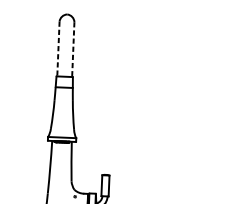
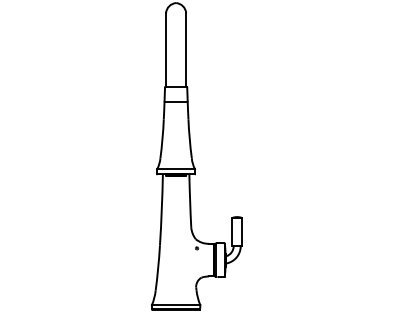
line: (58, 49) -> (166, 50), dashed -> solid
line: (73, 49) -> (186, 50), dashed -> solid

